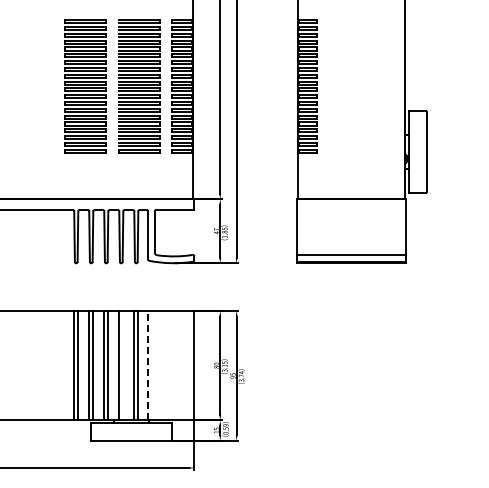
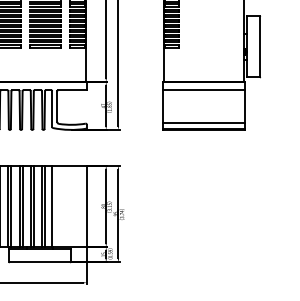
line: (350, 210) -> (203, 90), added
line: (123, 365) -> (33, 206), added
line: (147, 365) -> (51, 206), dashed -> solid

